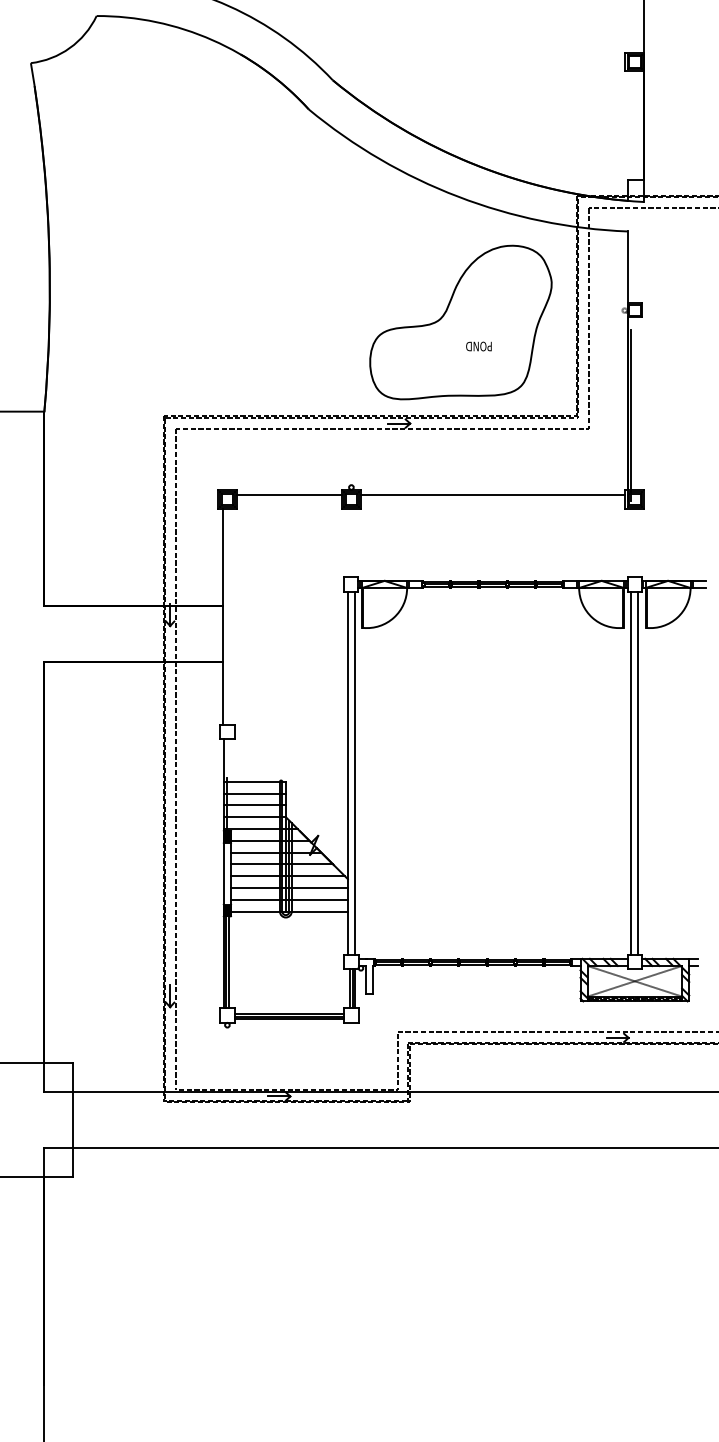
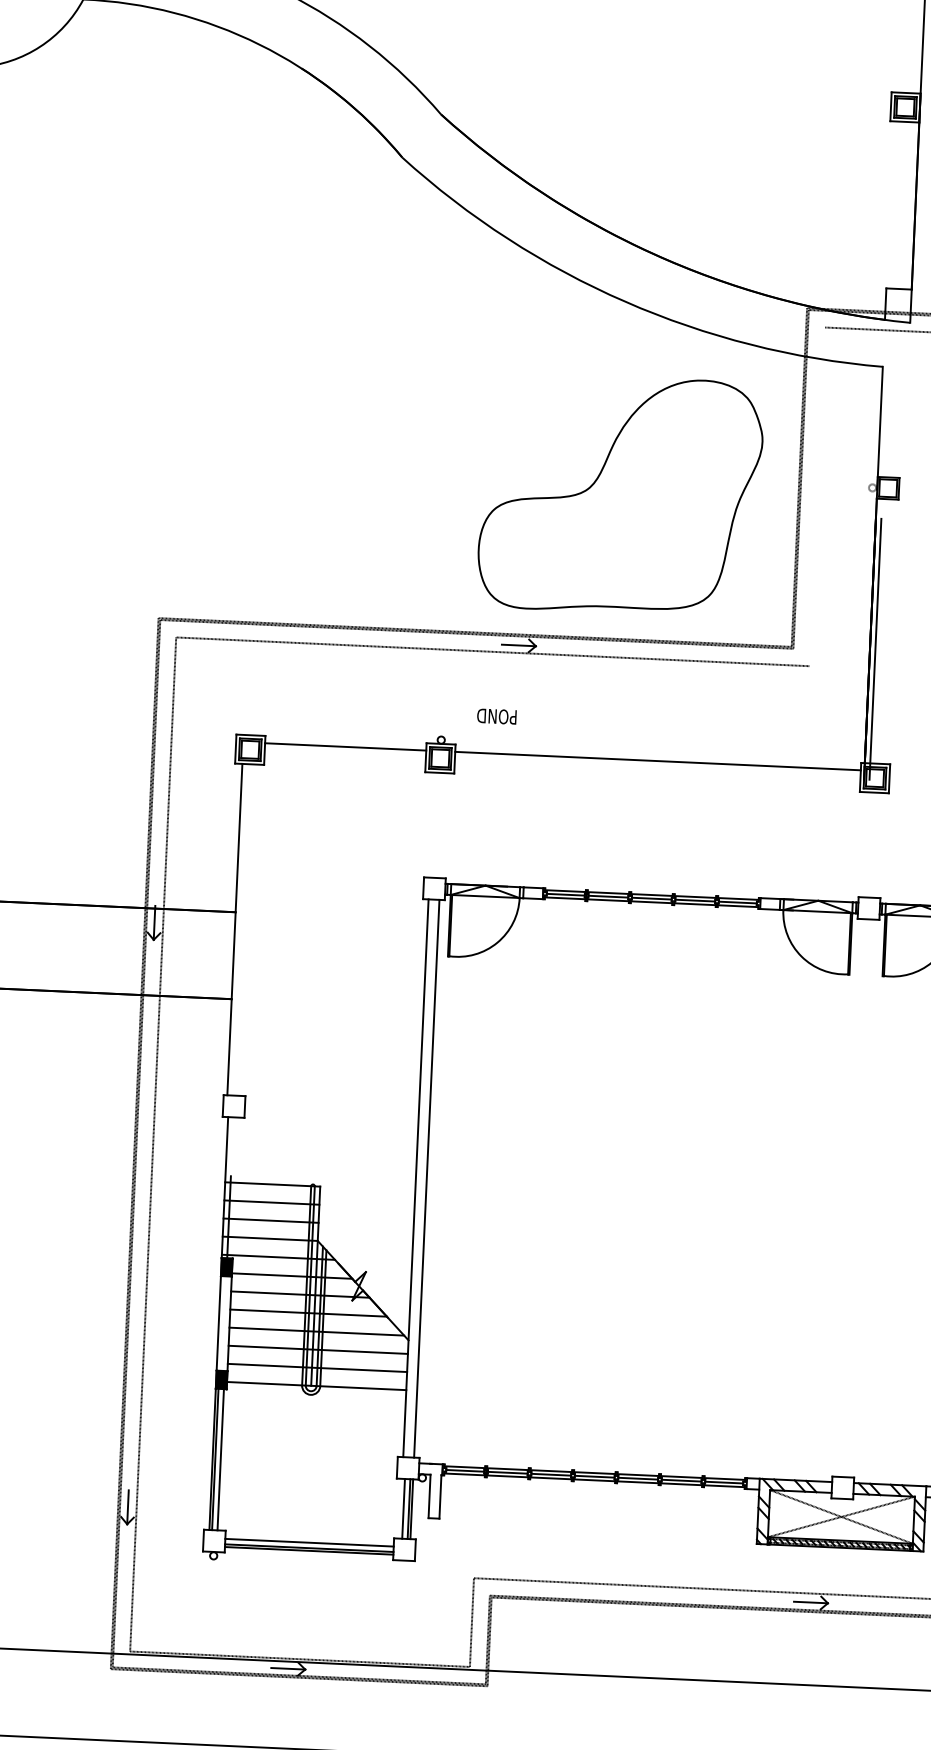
line: (588, 317) -> (816, 495), removed
text: (478, 346) -> (496, 716), moved
line: (631, 773) -> (850, 1198), removed
line: (638, 773) -> (861, 1198), removed

